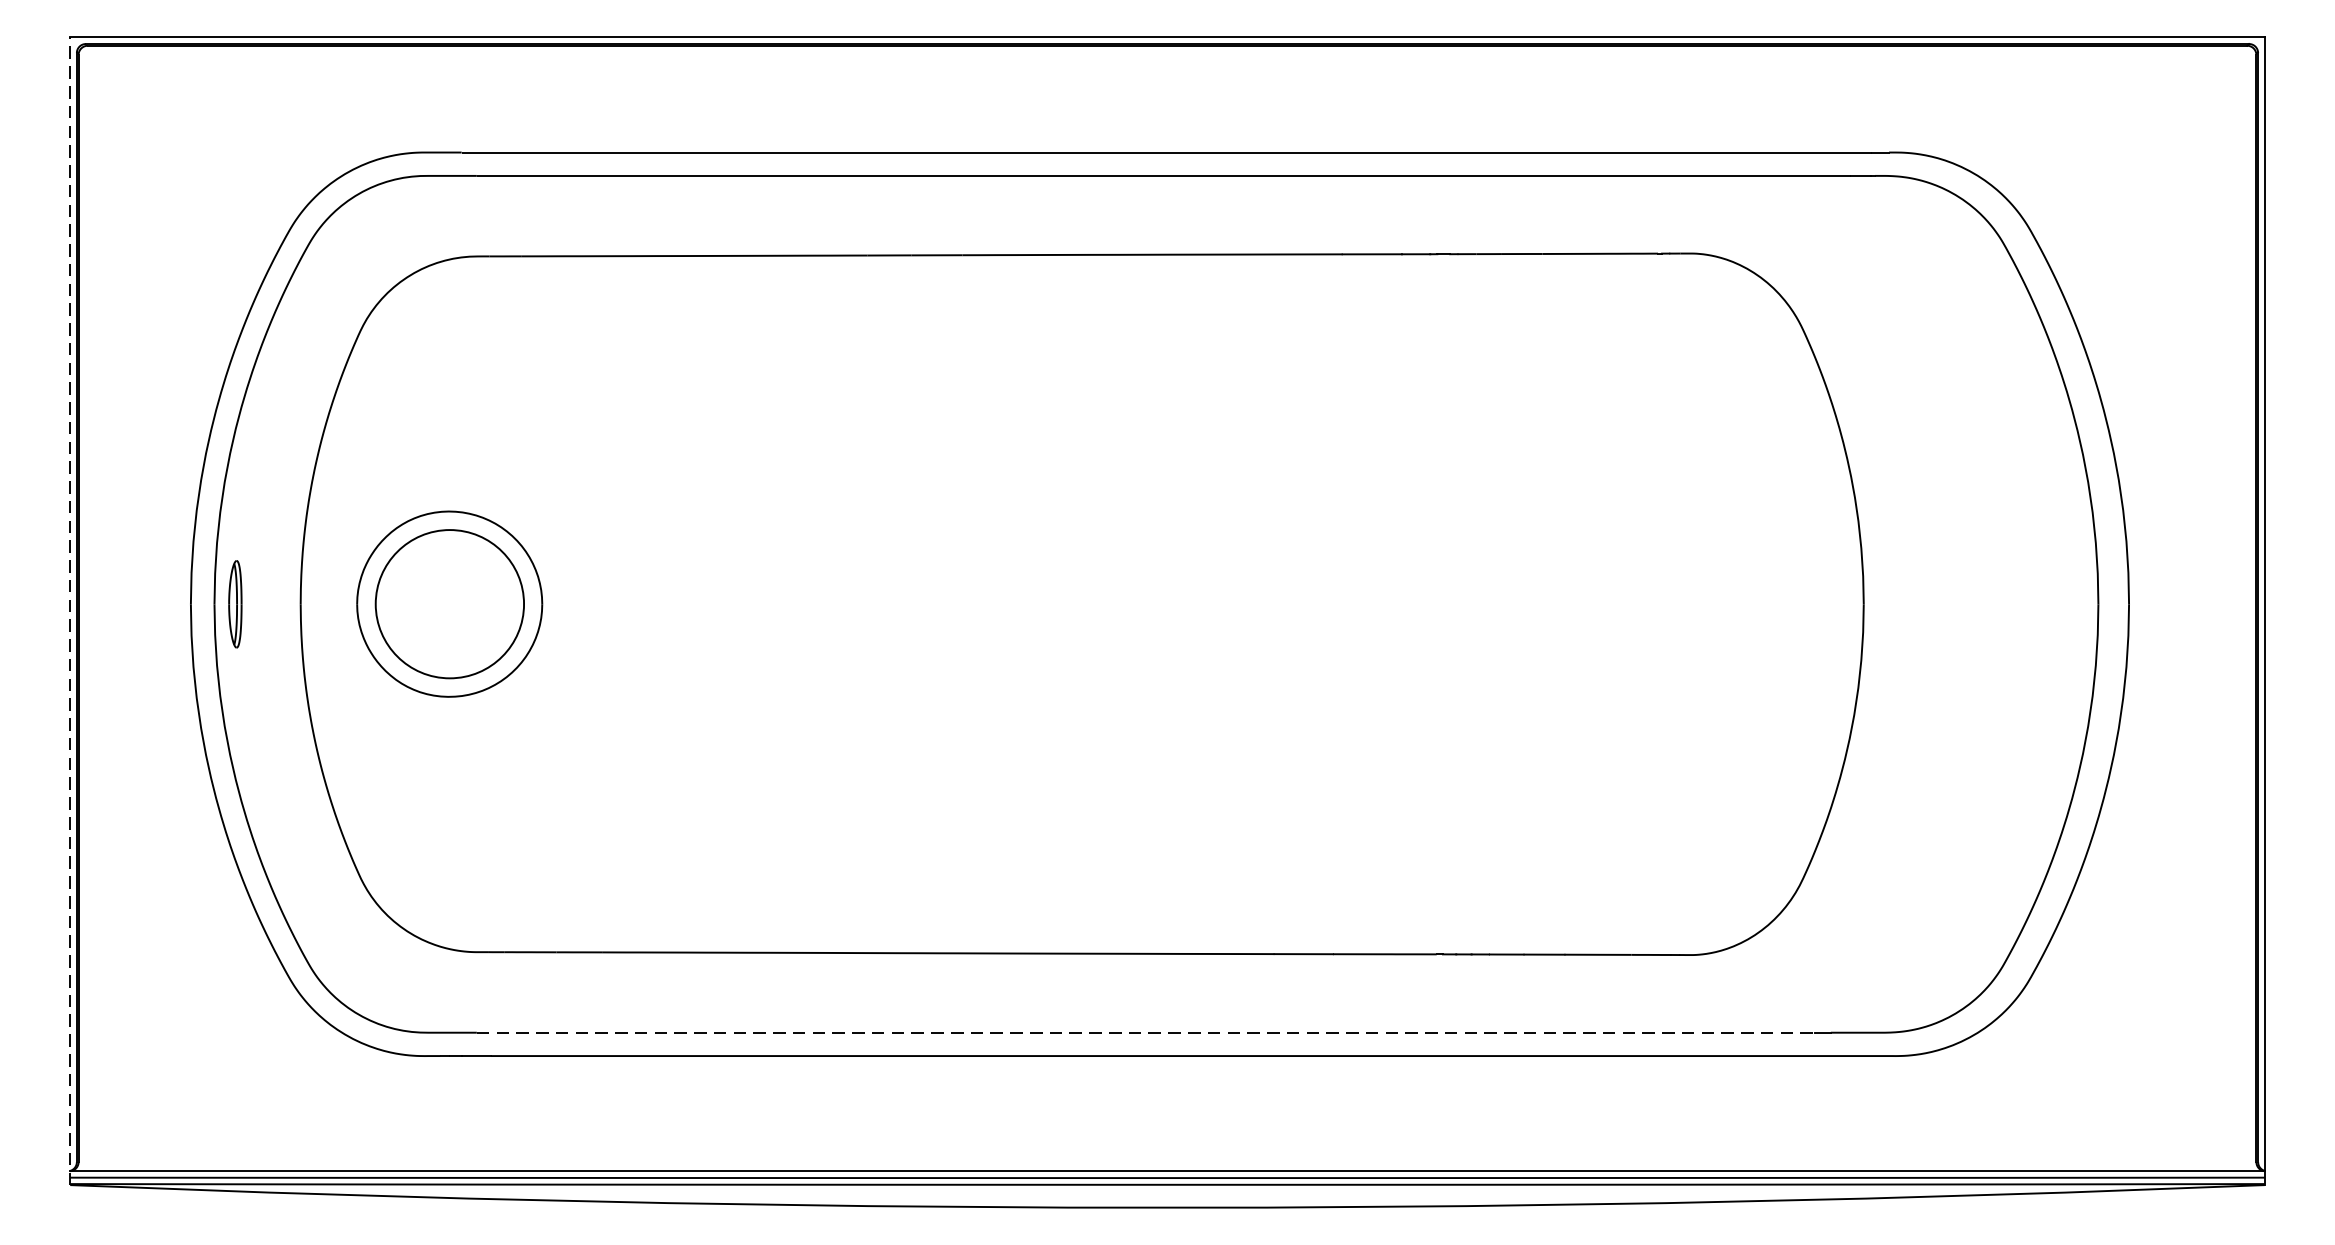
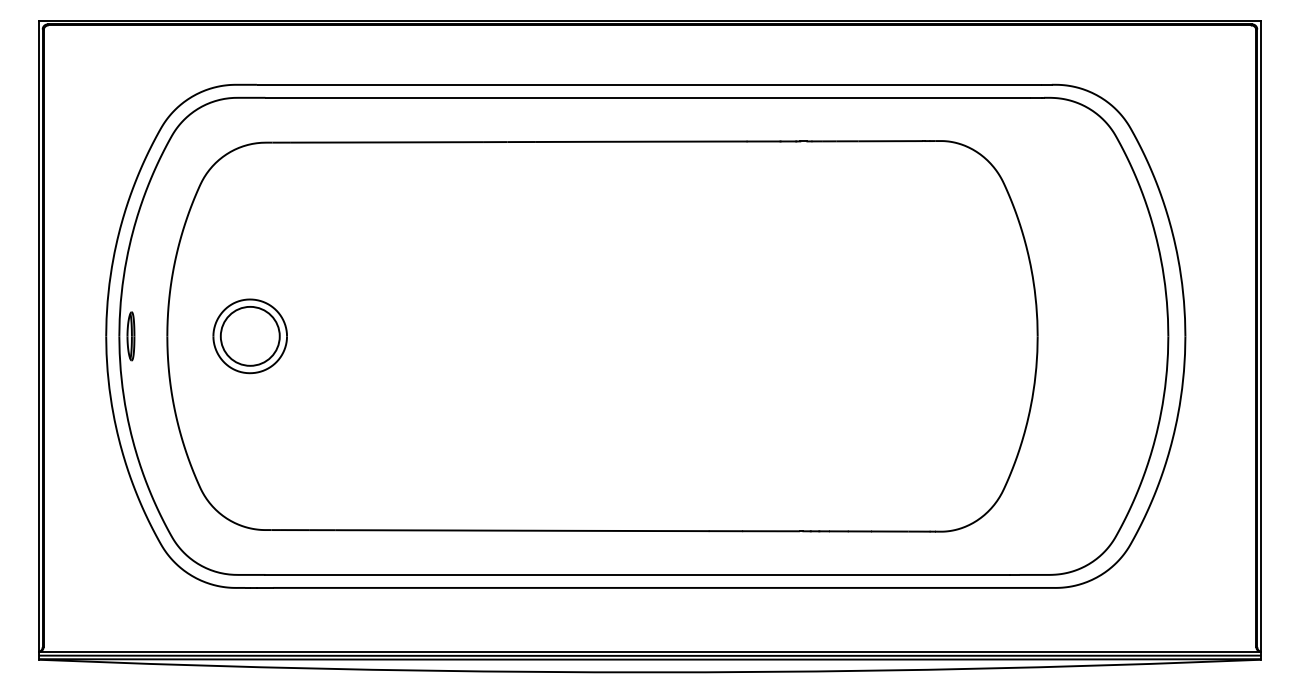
part: (448, 604) -> (249, 336), size x0.71
line: (69, 611) -> (38, 340), dashed -> solid
line: (1146, 1031) -> (638, 574), dashed -> solid

